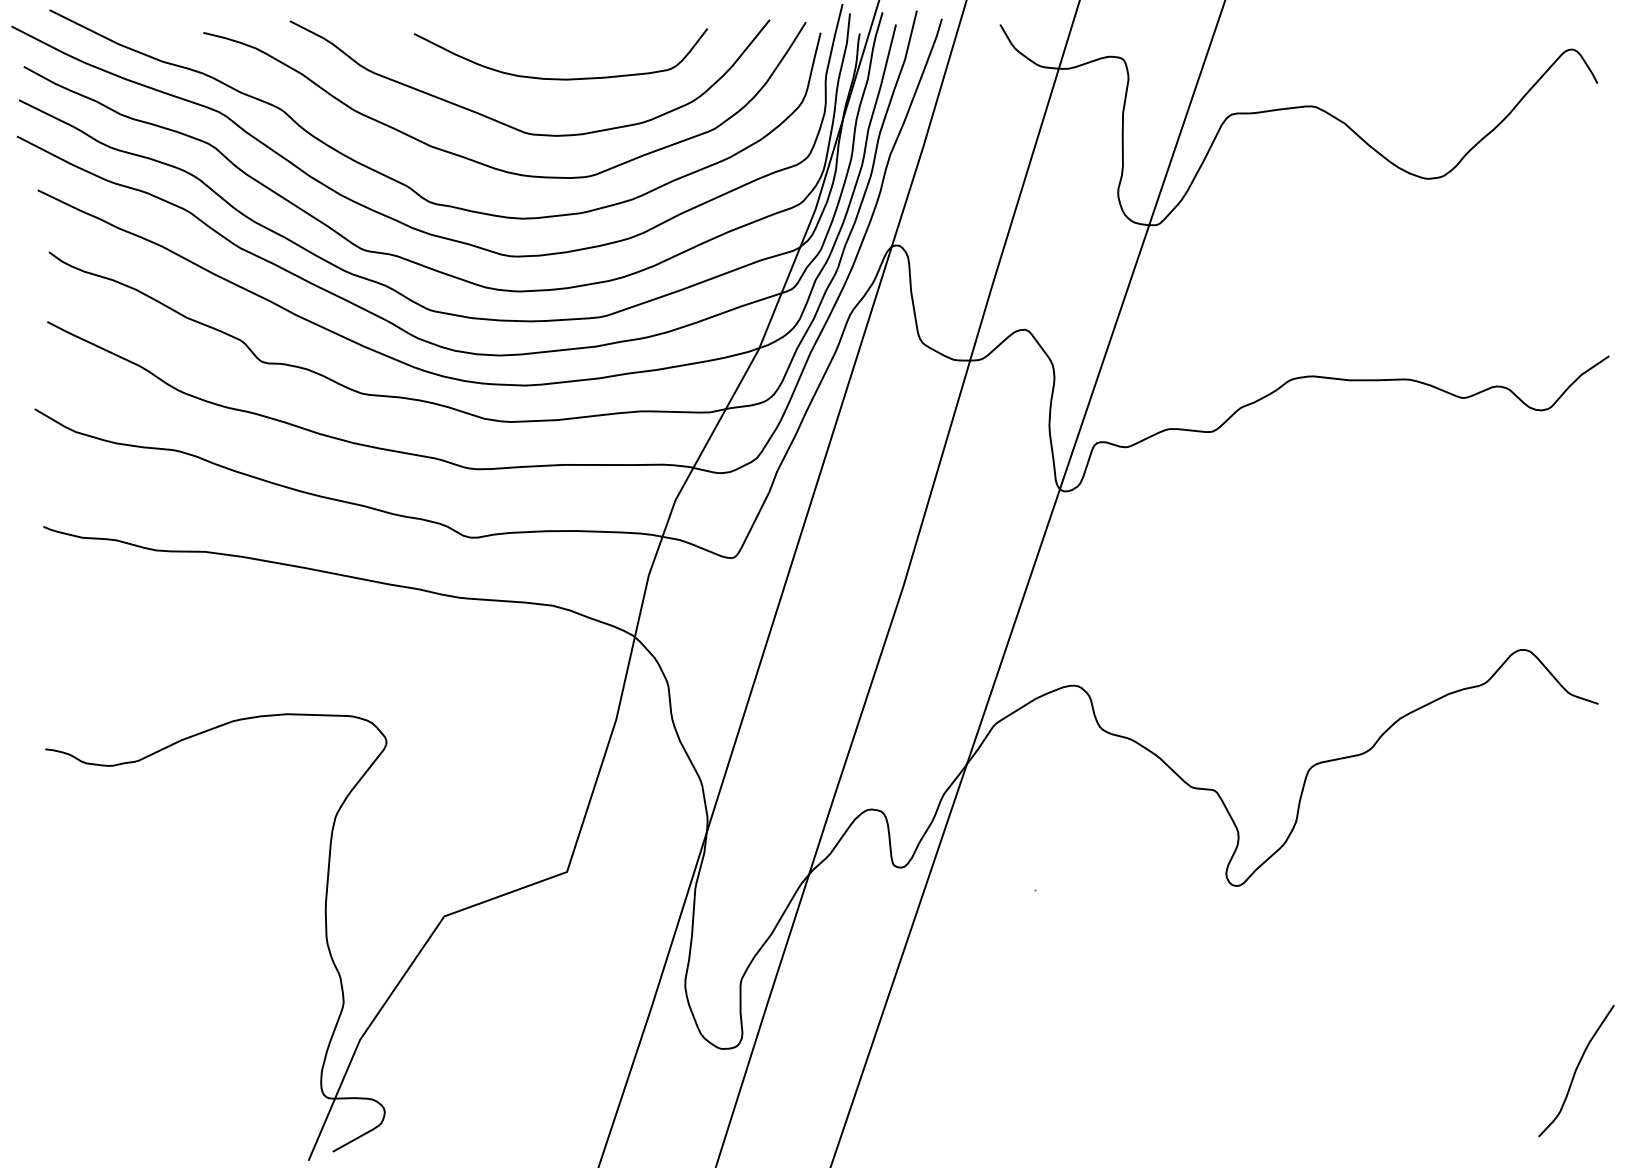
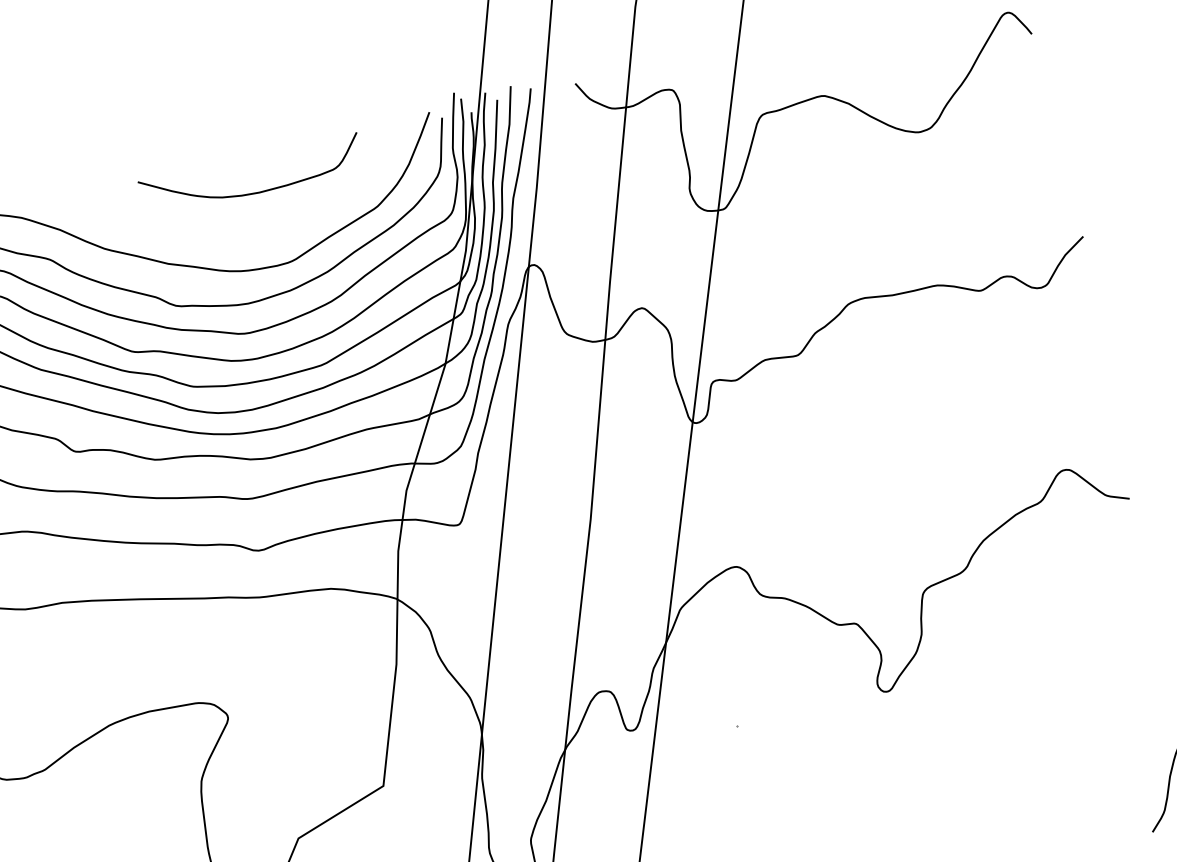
curve: (510, 125) -> (224, 235), removed

